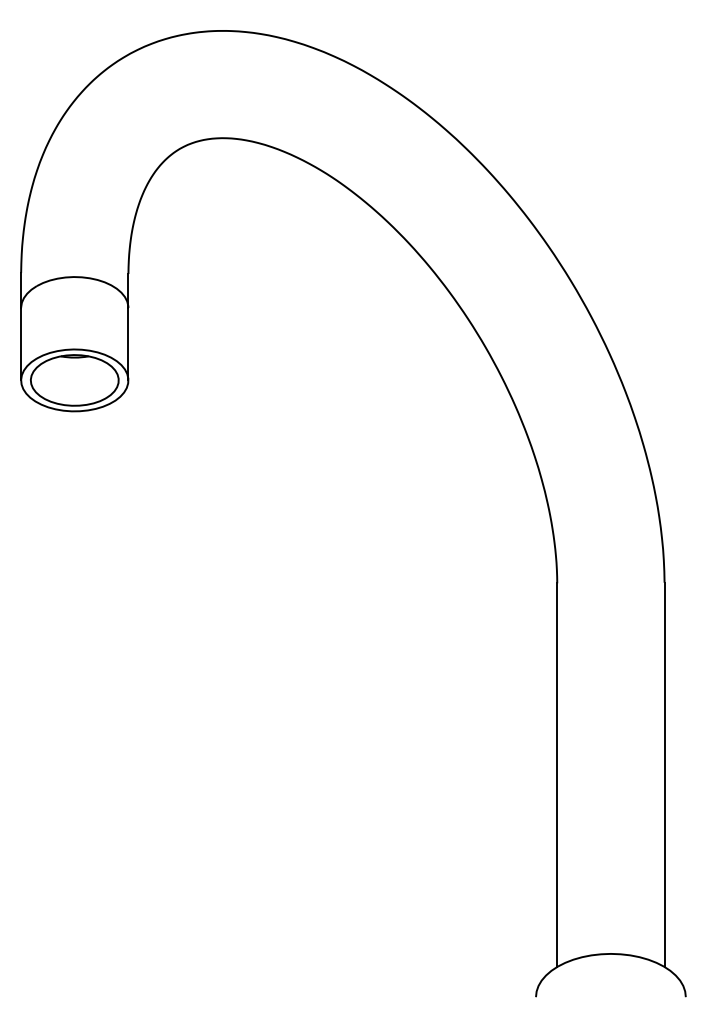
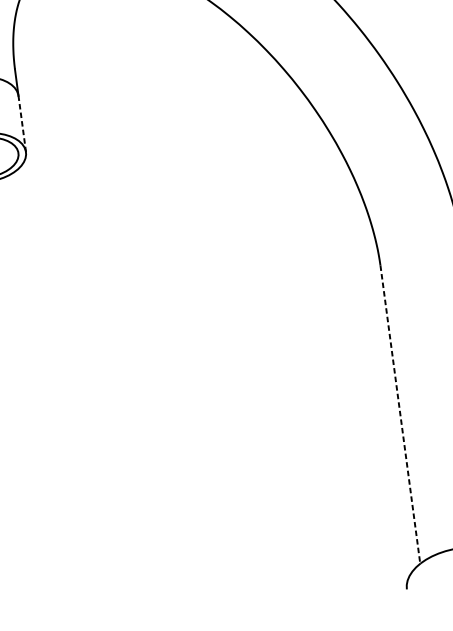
line: (128, 343) -> (22, 123), solid -> dashed
line: (557, 775) -> (400, 414), solid -> dashed

